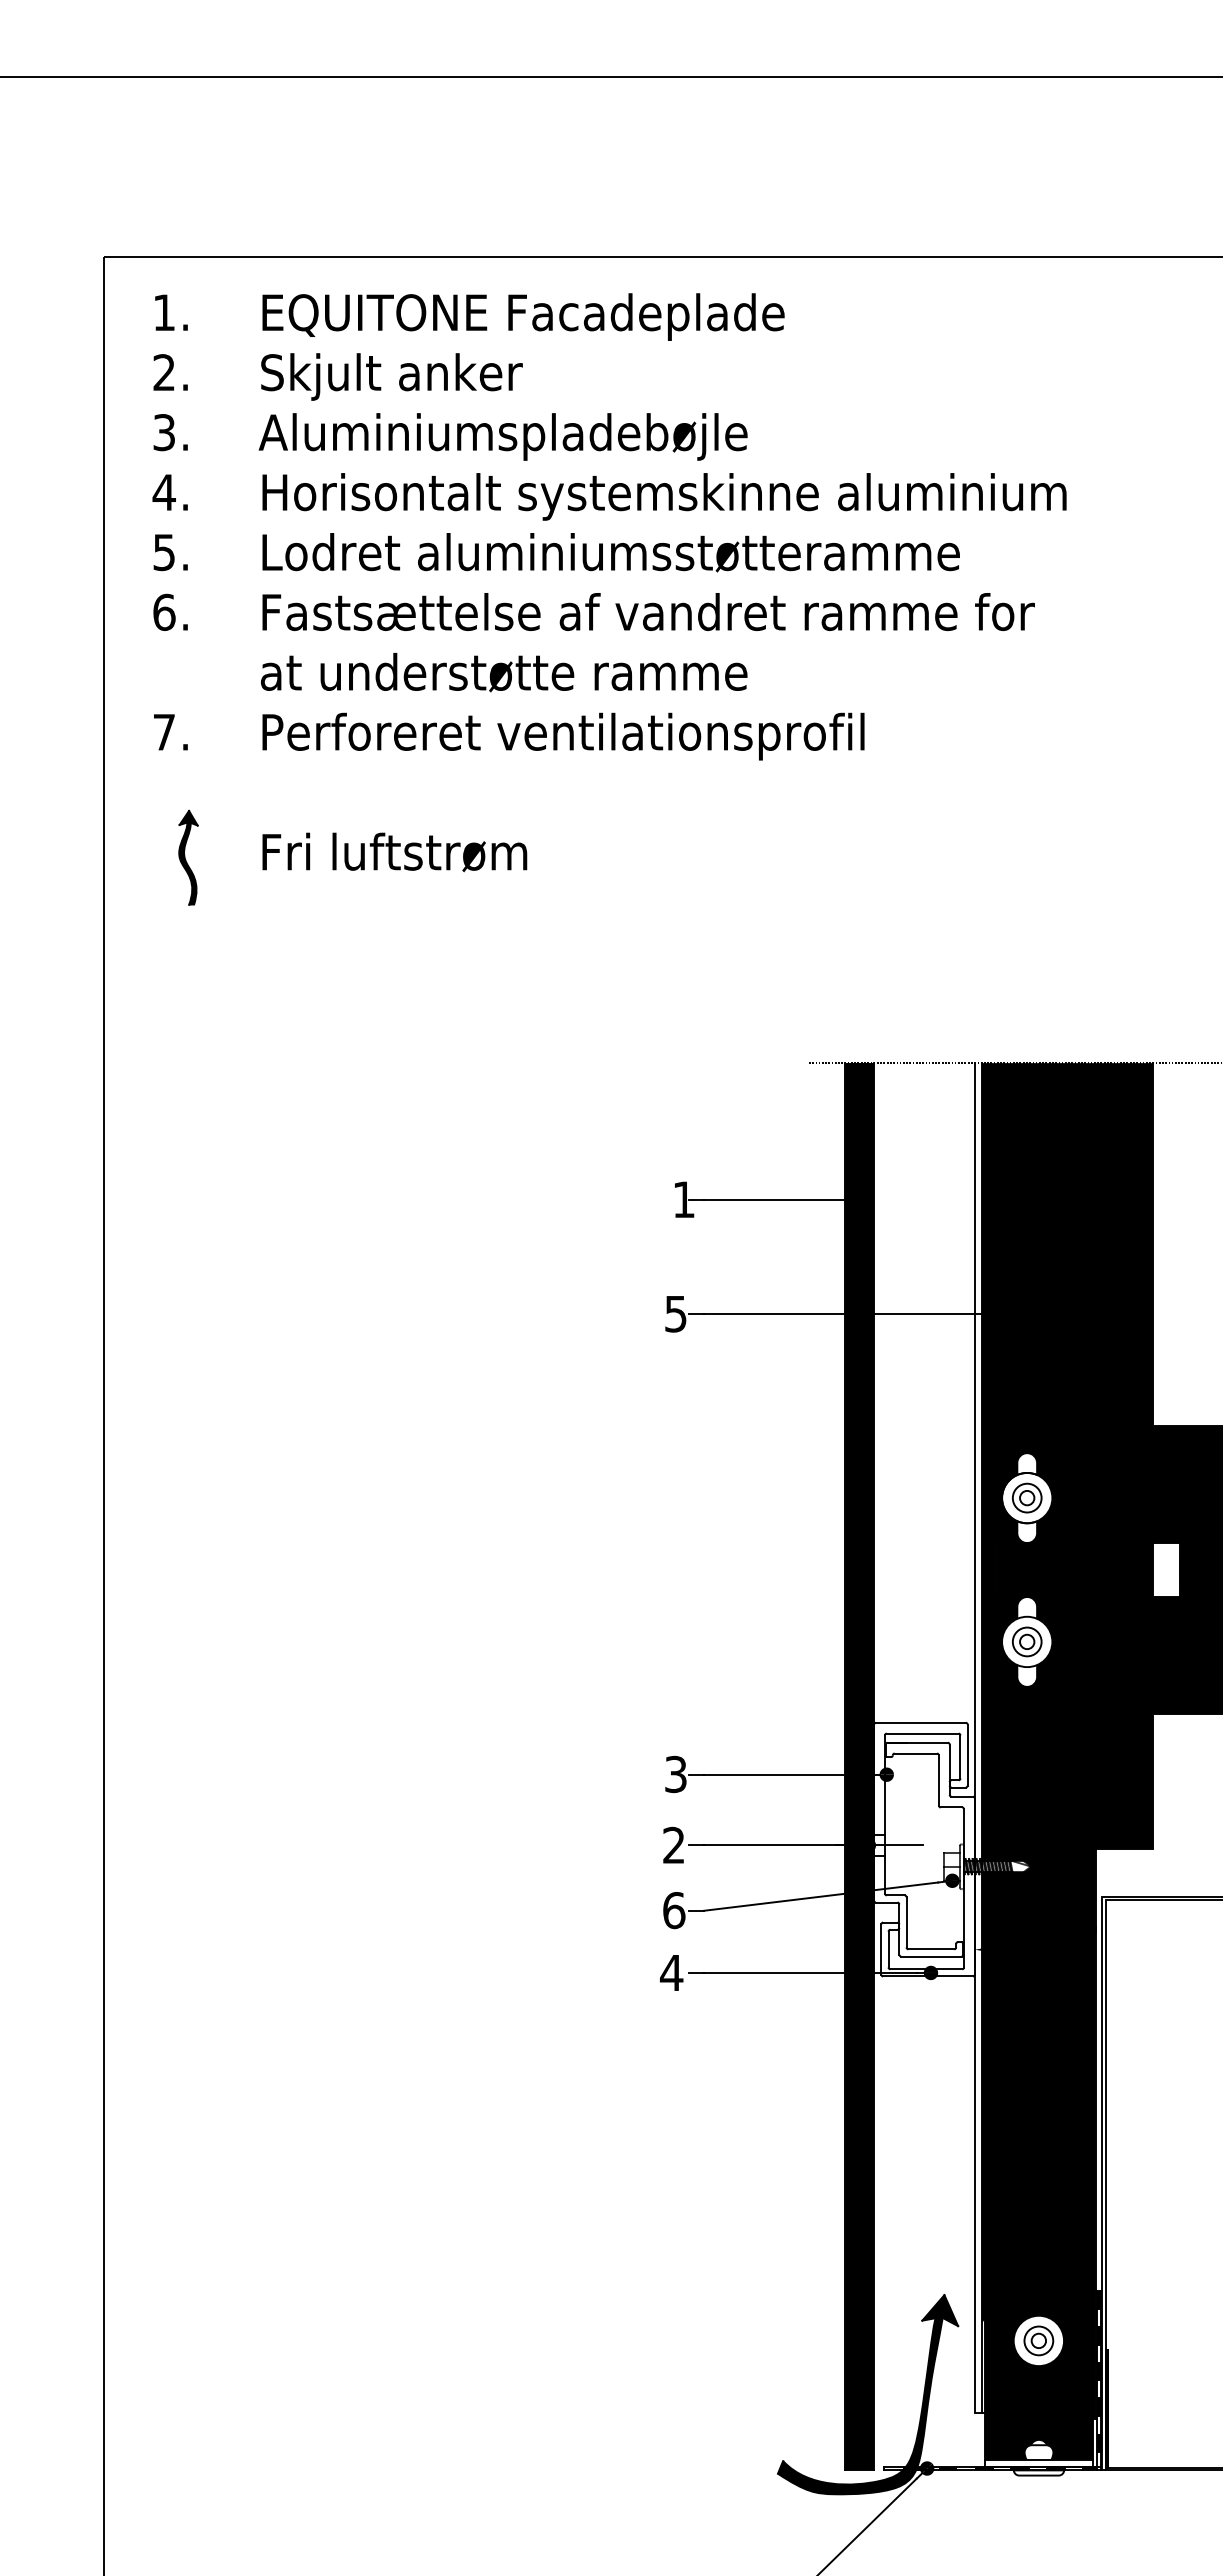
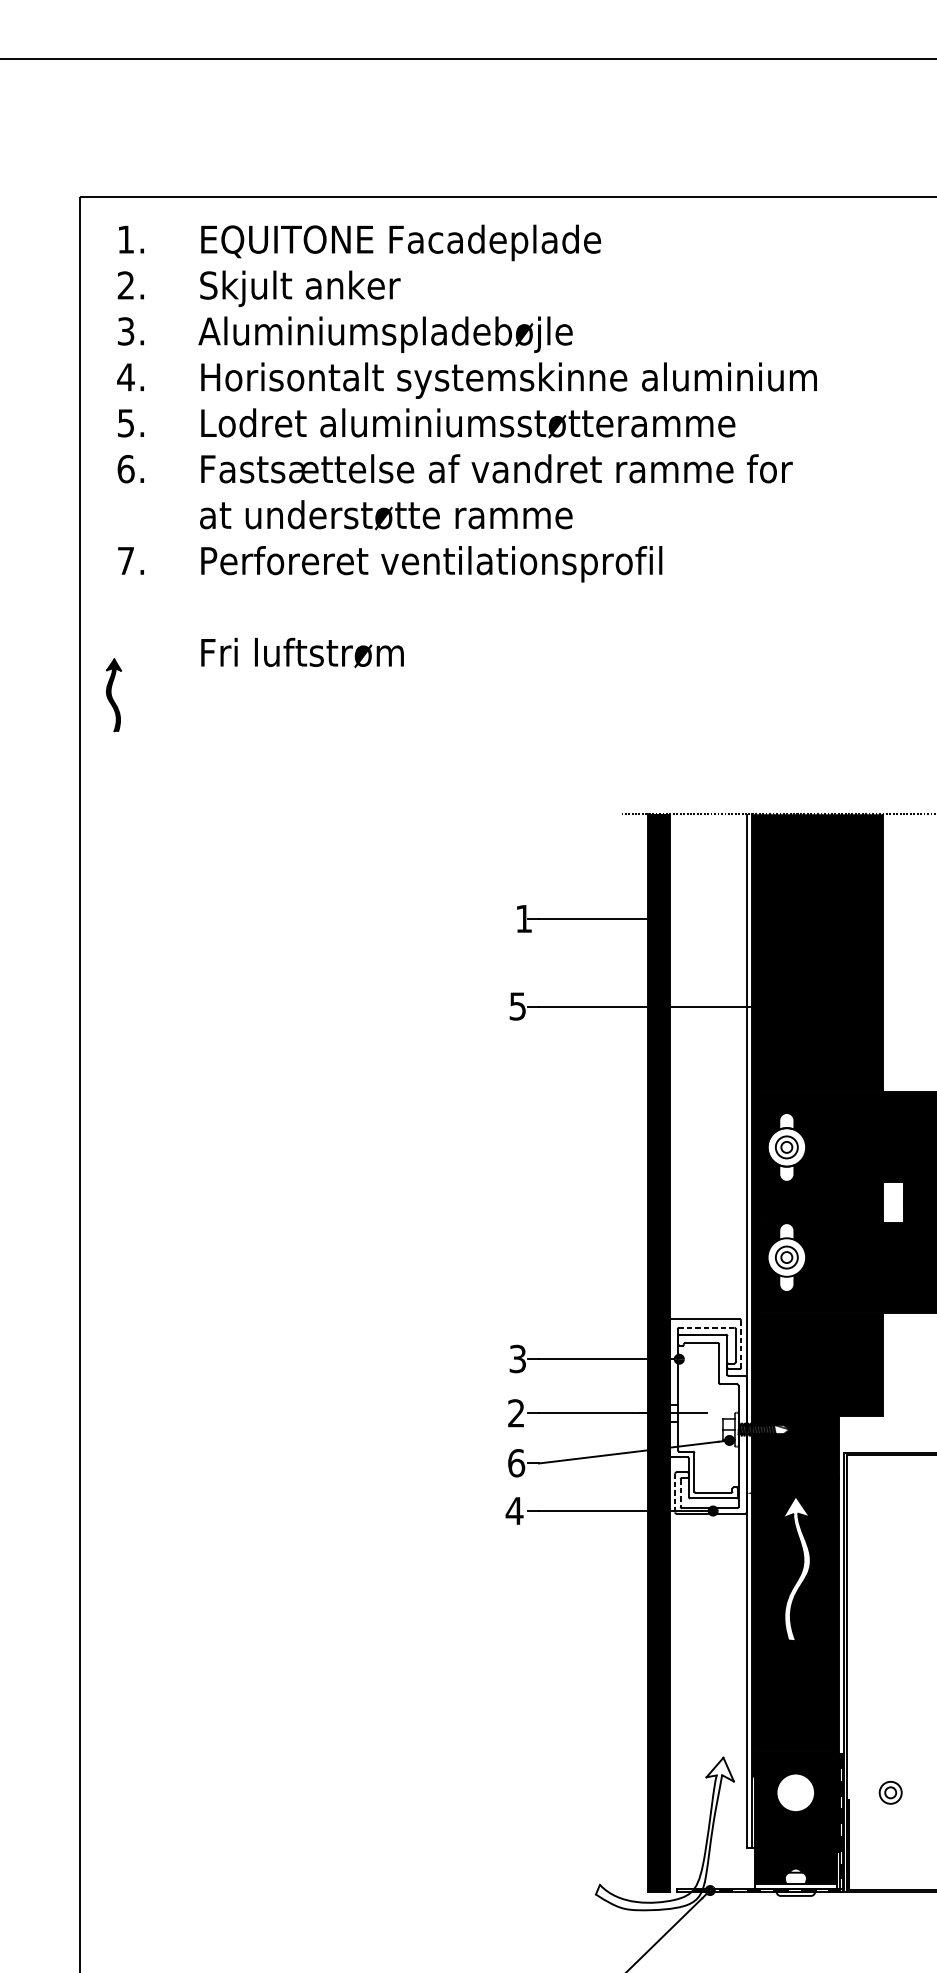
part: (188, 857) -> (113, 695), moved
line: (922, 1733) -> (706, 1327), solid -> dashed
line: (967, 1755) -> (741, 1344), solid -> dashed
line: (881, 1949) -> (675, 1493), solid -> dashed
line: (888, 1949) -> (680, 1493), solid -> dashed
fill: (1039, 2047) -> (796, 1568), removed
part: (1038, 2340) -> (890, 1792), moved
fill: (867, 2394) -> (664, 1833), removed

